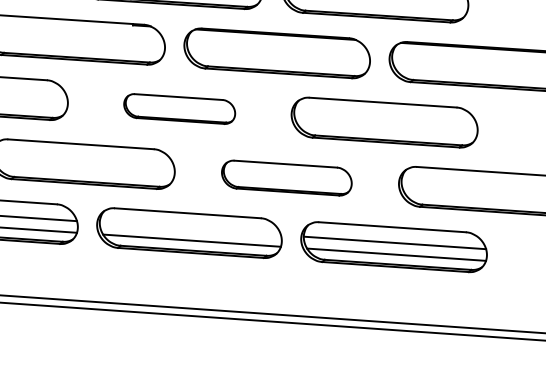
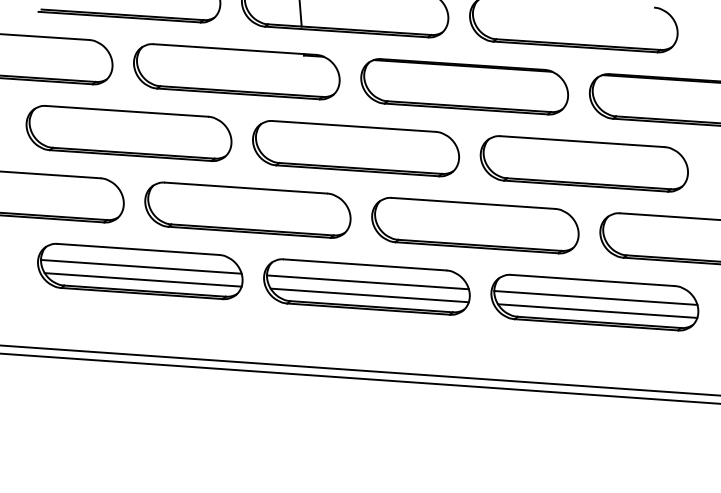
part: (179, 108) -> (355, 148), size x1.67
part: (286, 177) -> (475, 225), size x1.43
line: (189, 229) -> (367, 282), added

